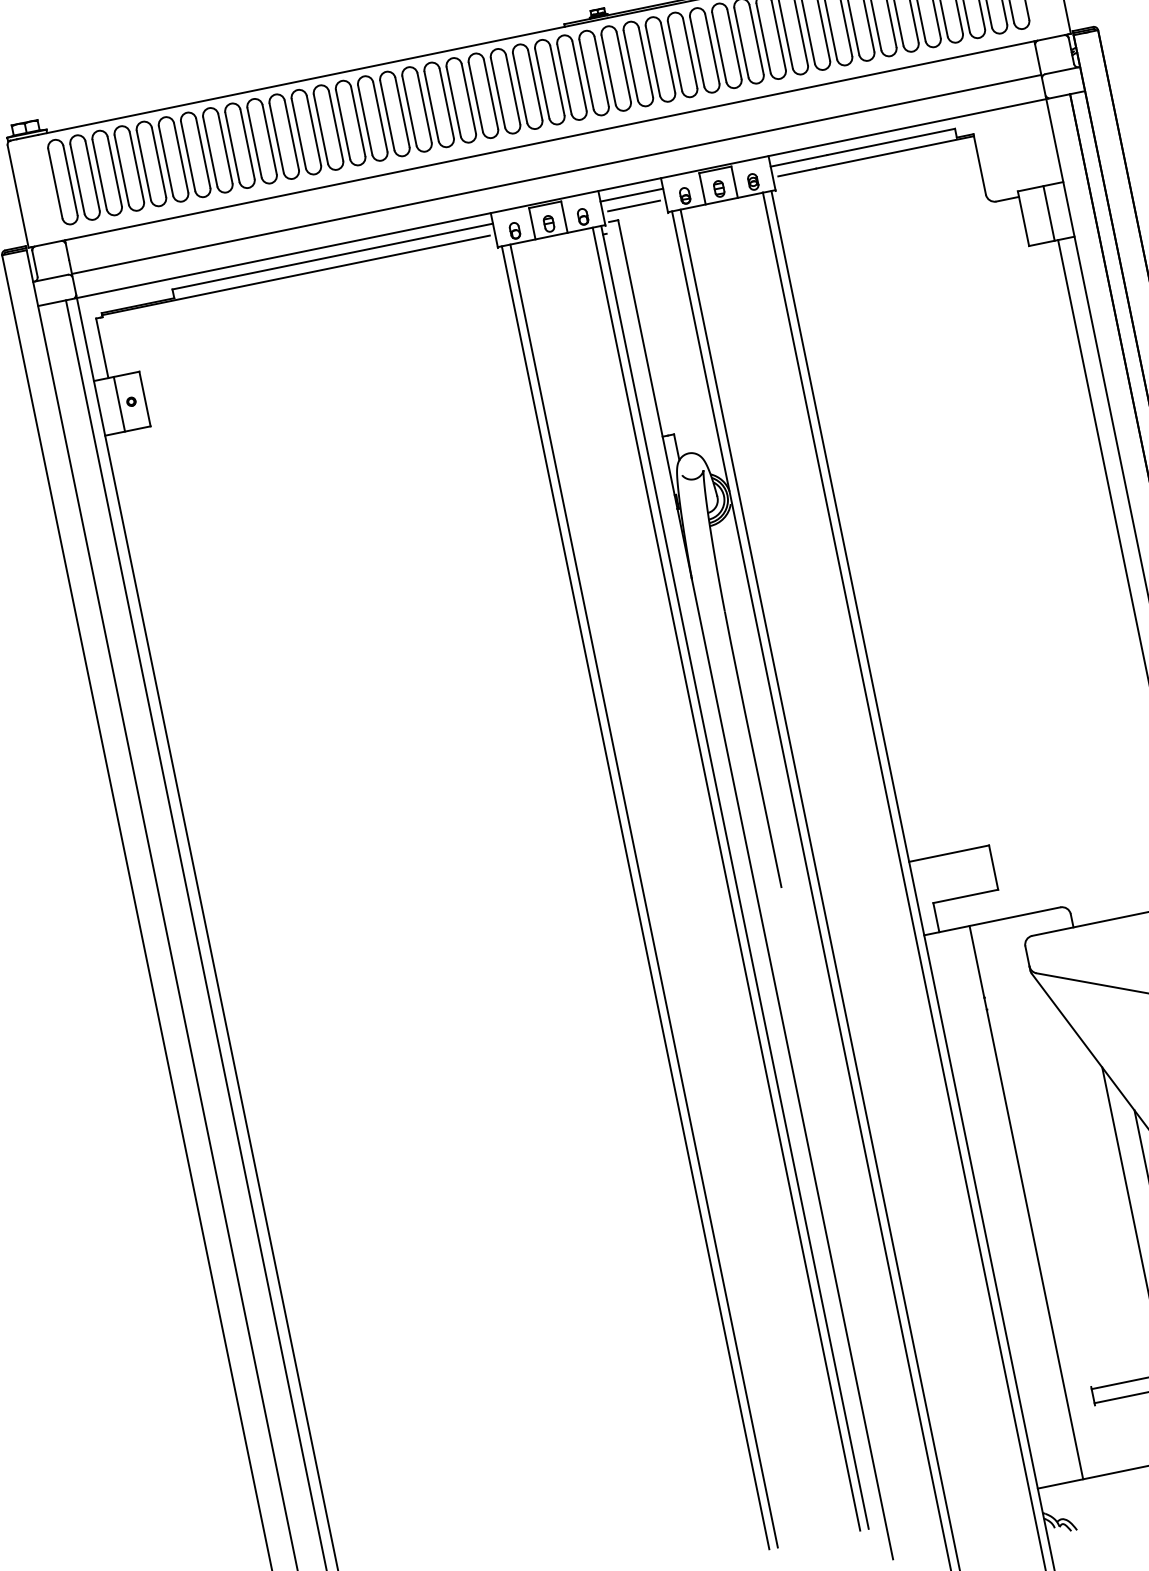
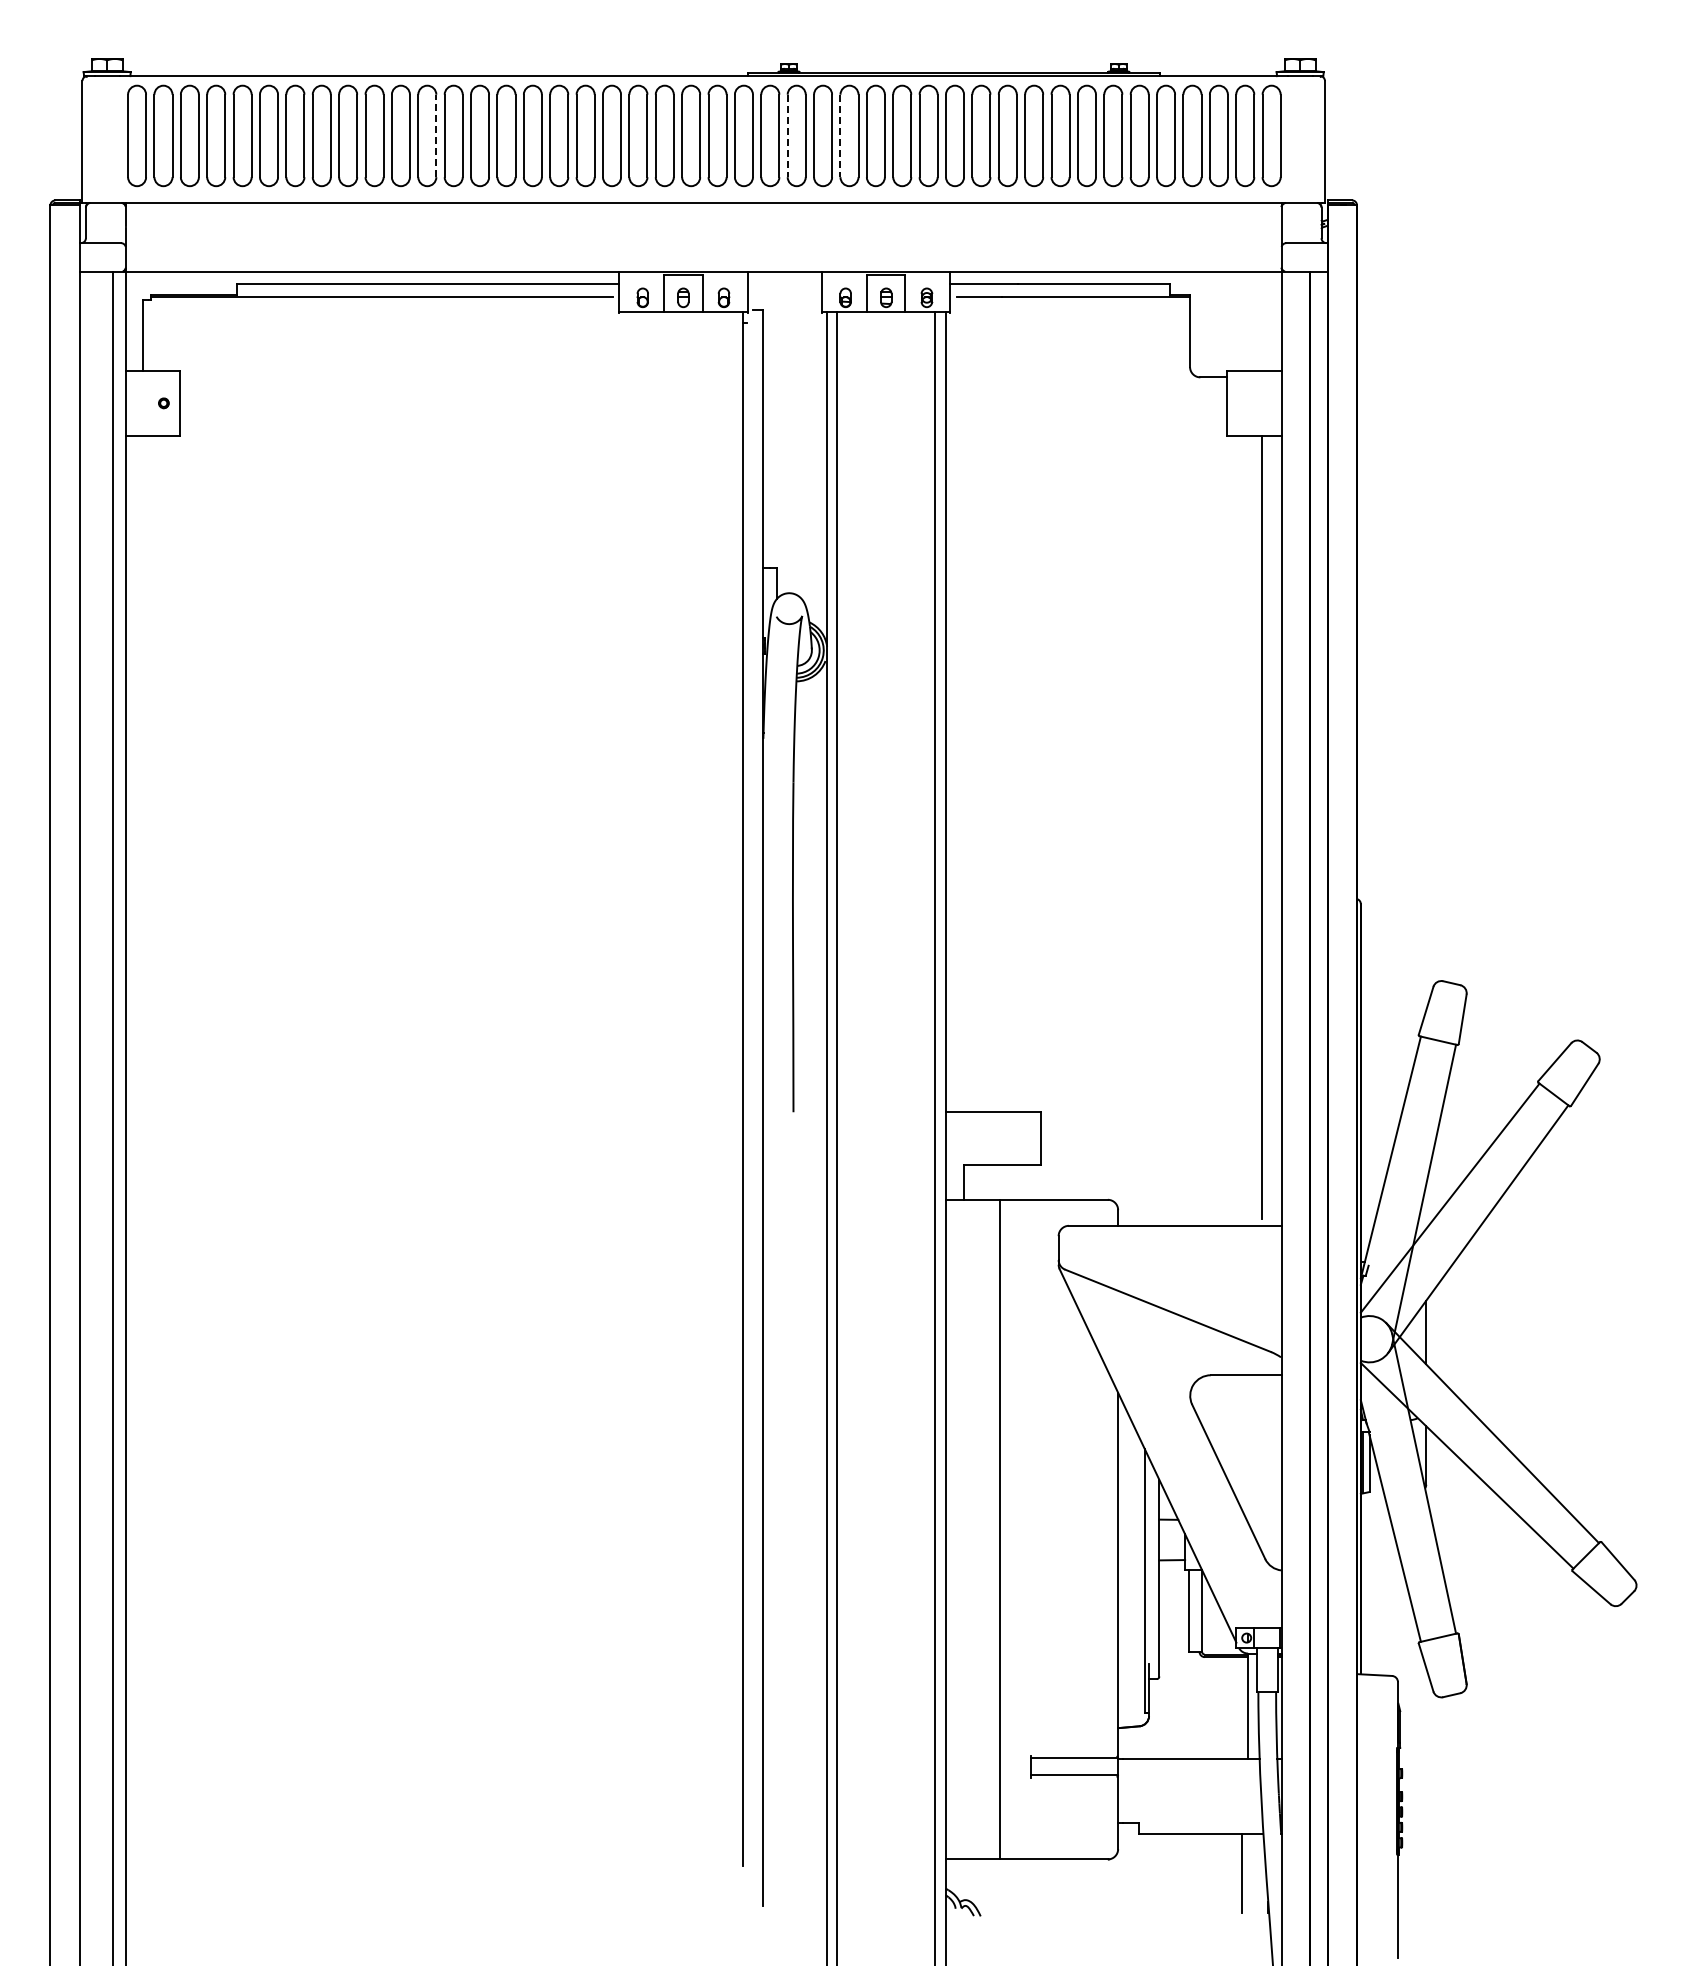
line: (653, 61) -> (840, 136), solid -> dashed
line: (608, 70) -> (787, 136), solid -> dashed
line: (313, 130) -> (436, 135), solid -> dashed
line: (556, 174) -> (703, 243), removed
line: (631, 195) -> (784, 284), removed
line: (633, 206) -> (784, 297), removed
line: (1048, 212) -> (1257, 402), removed
line: (119, 403) -> (149, 402), removed
line: (726, 878) -> (732, 1088), removed
line: (644, 895) -> (634, 1088), removed
line: (635, 897) -> (624, 1088), removed

